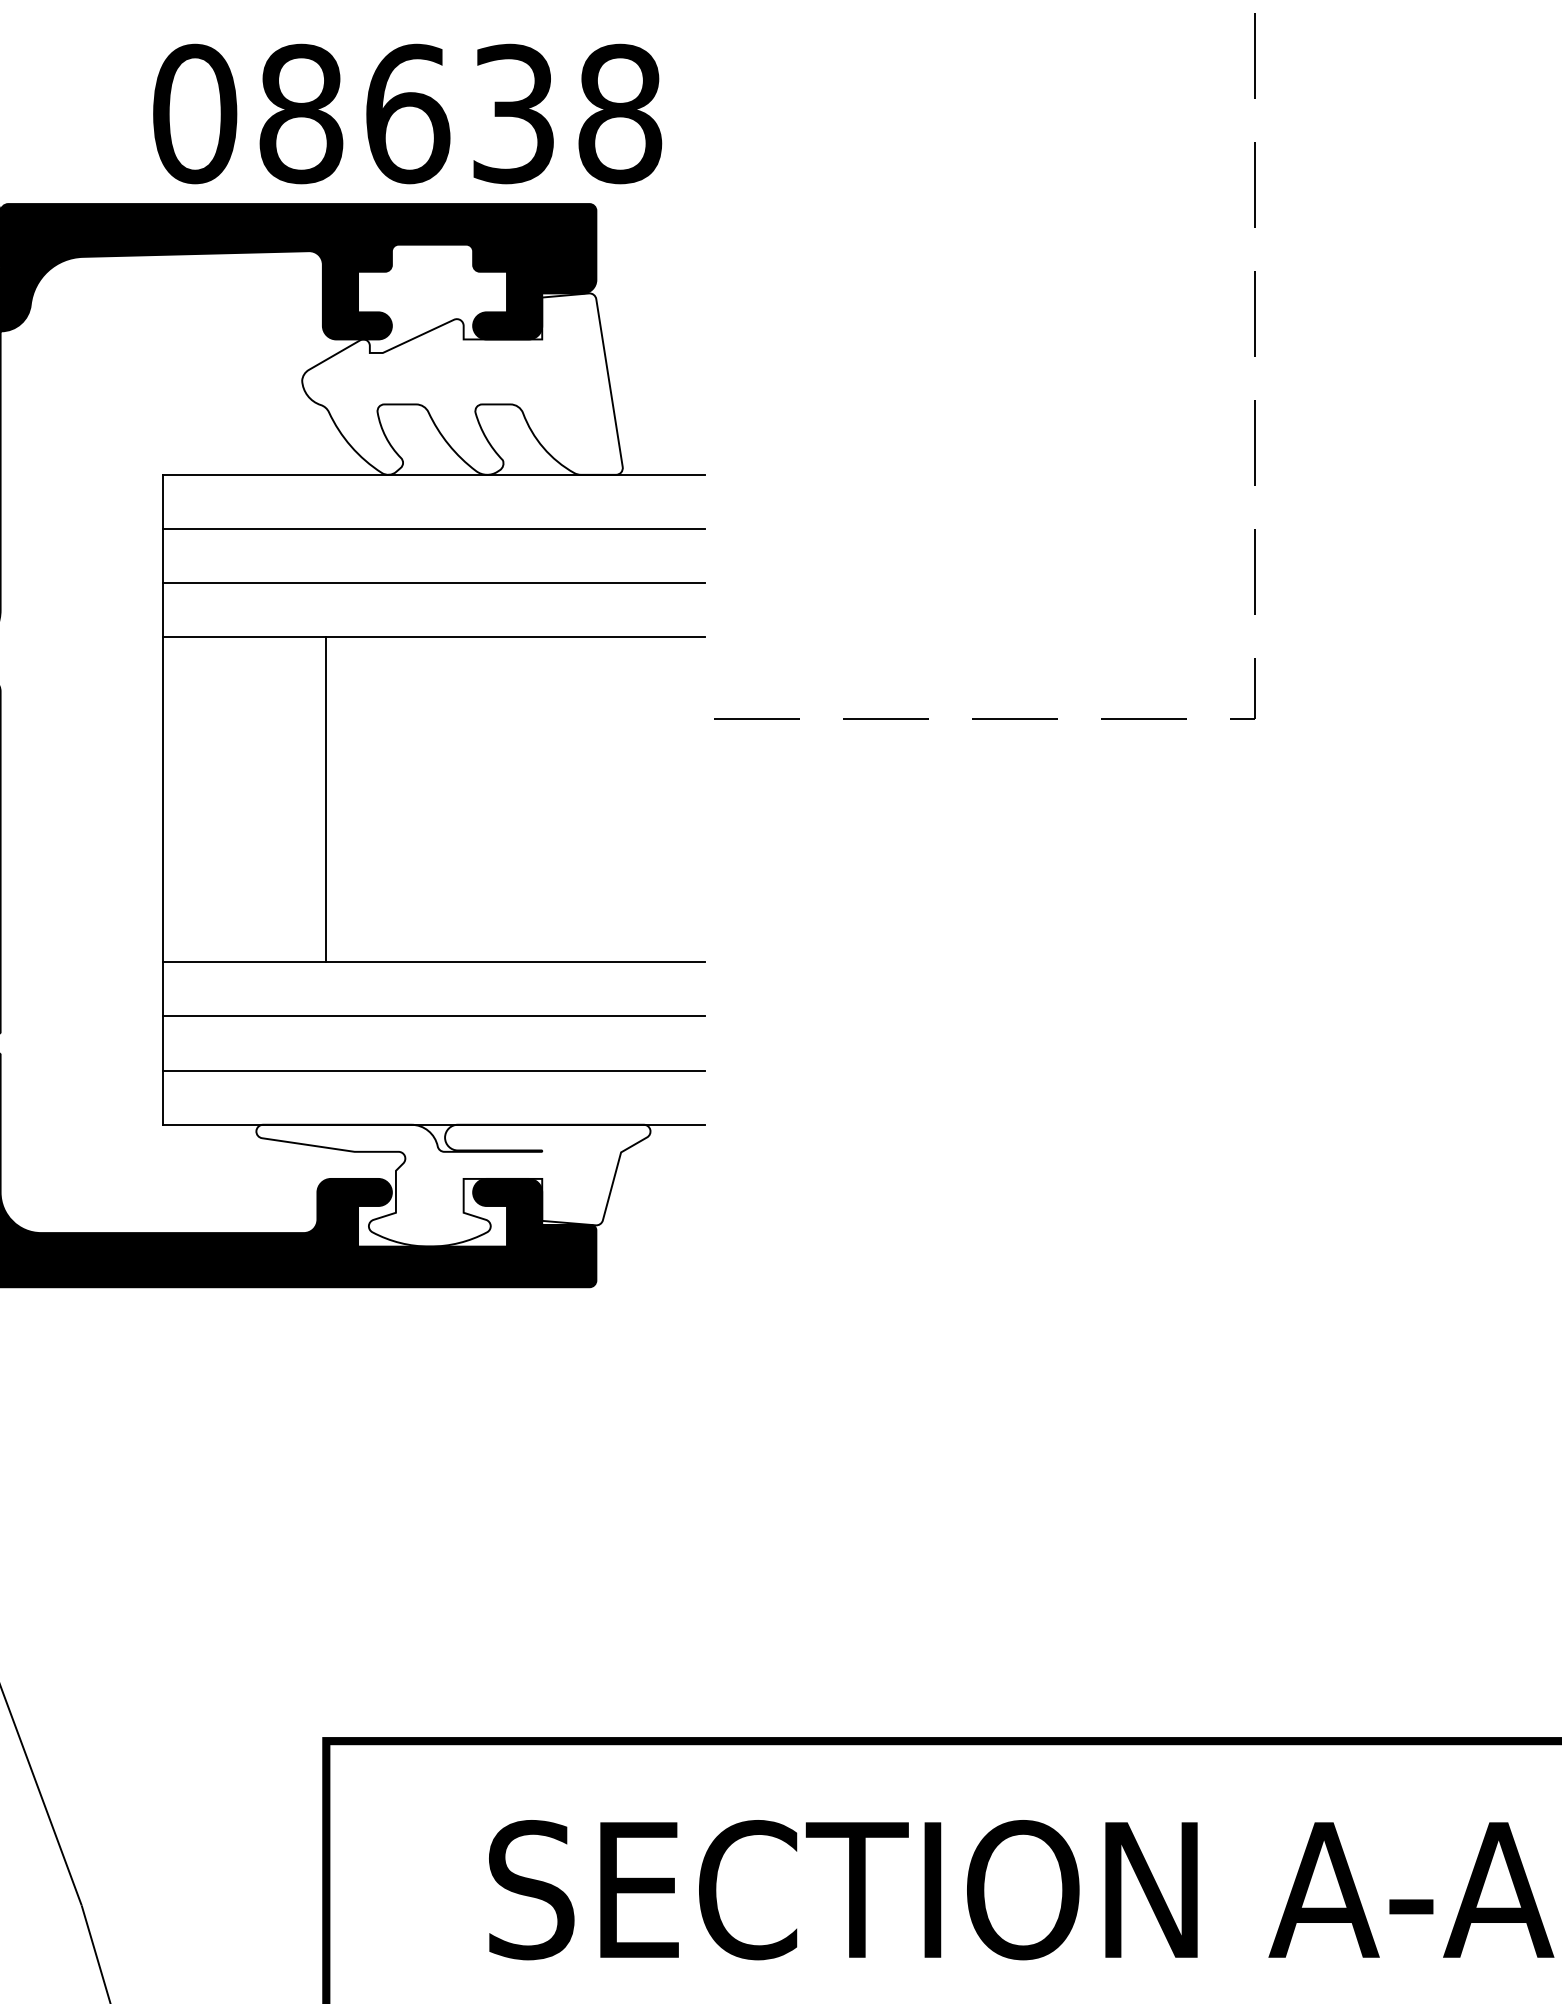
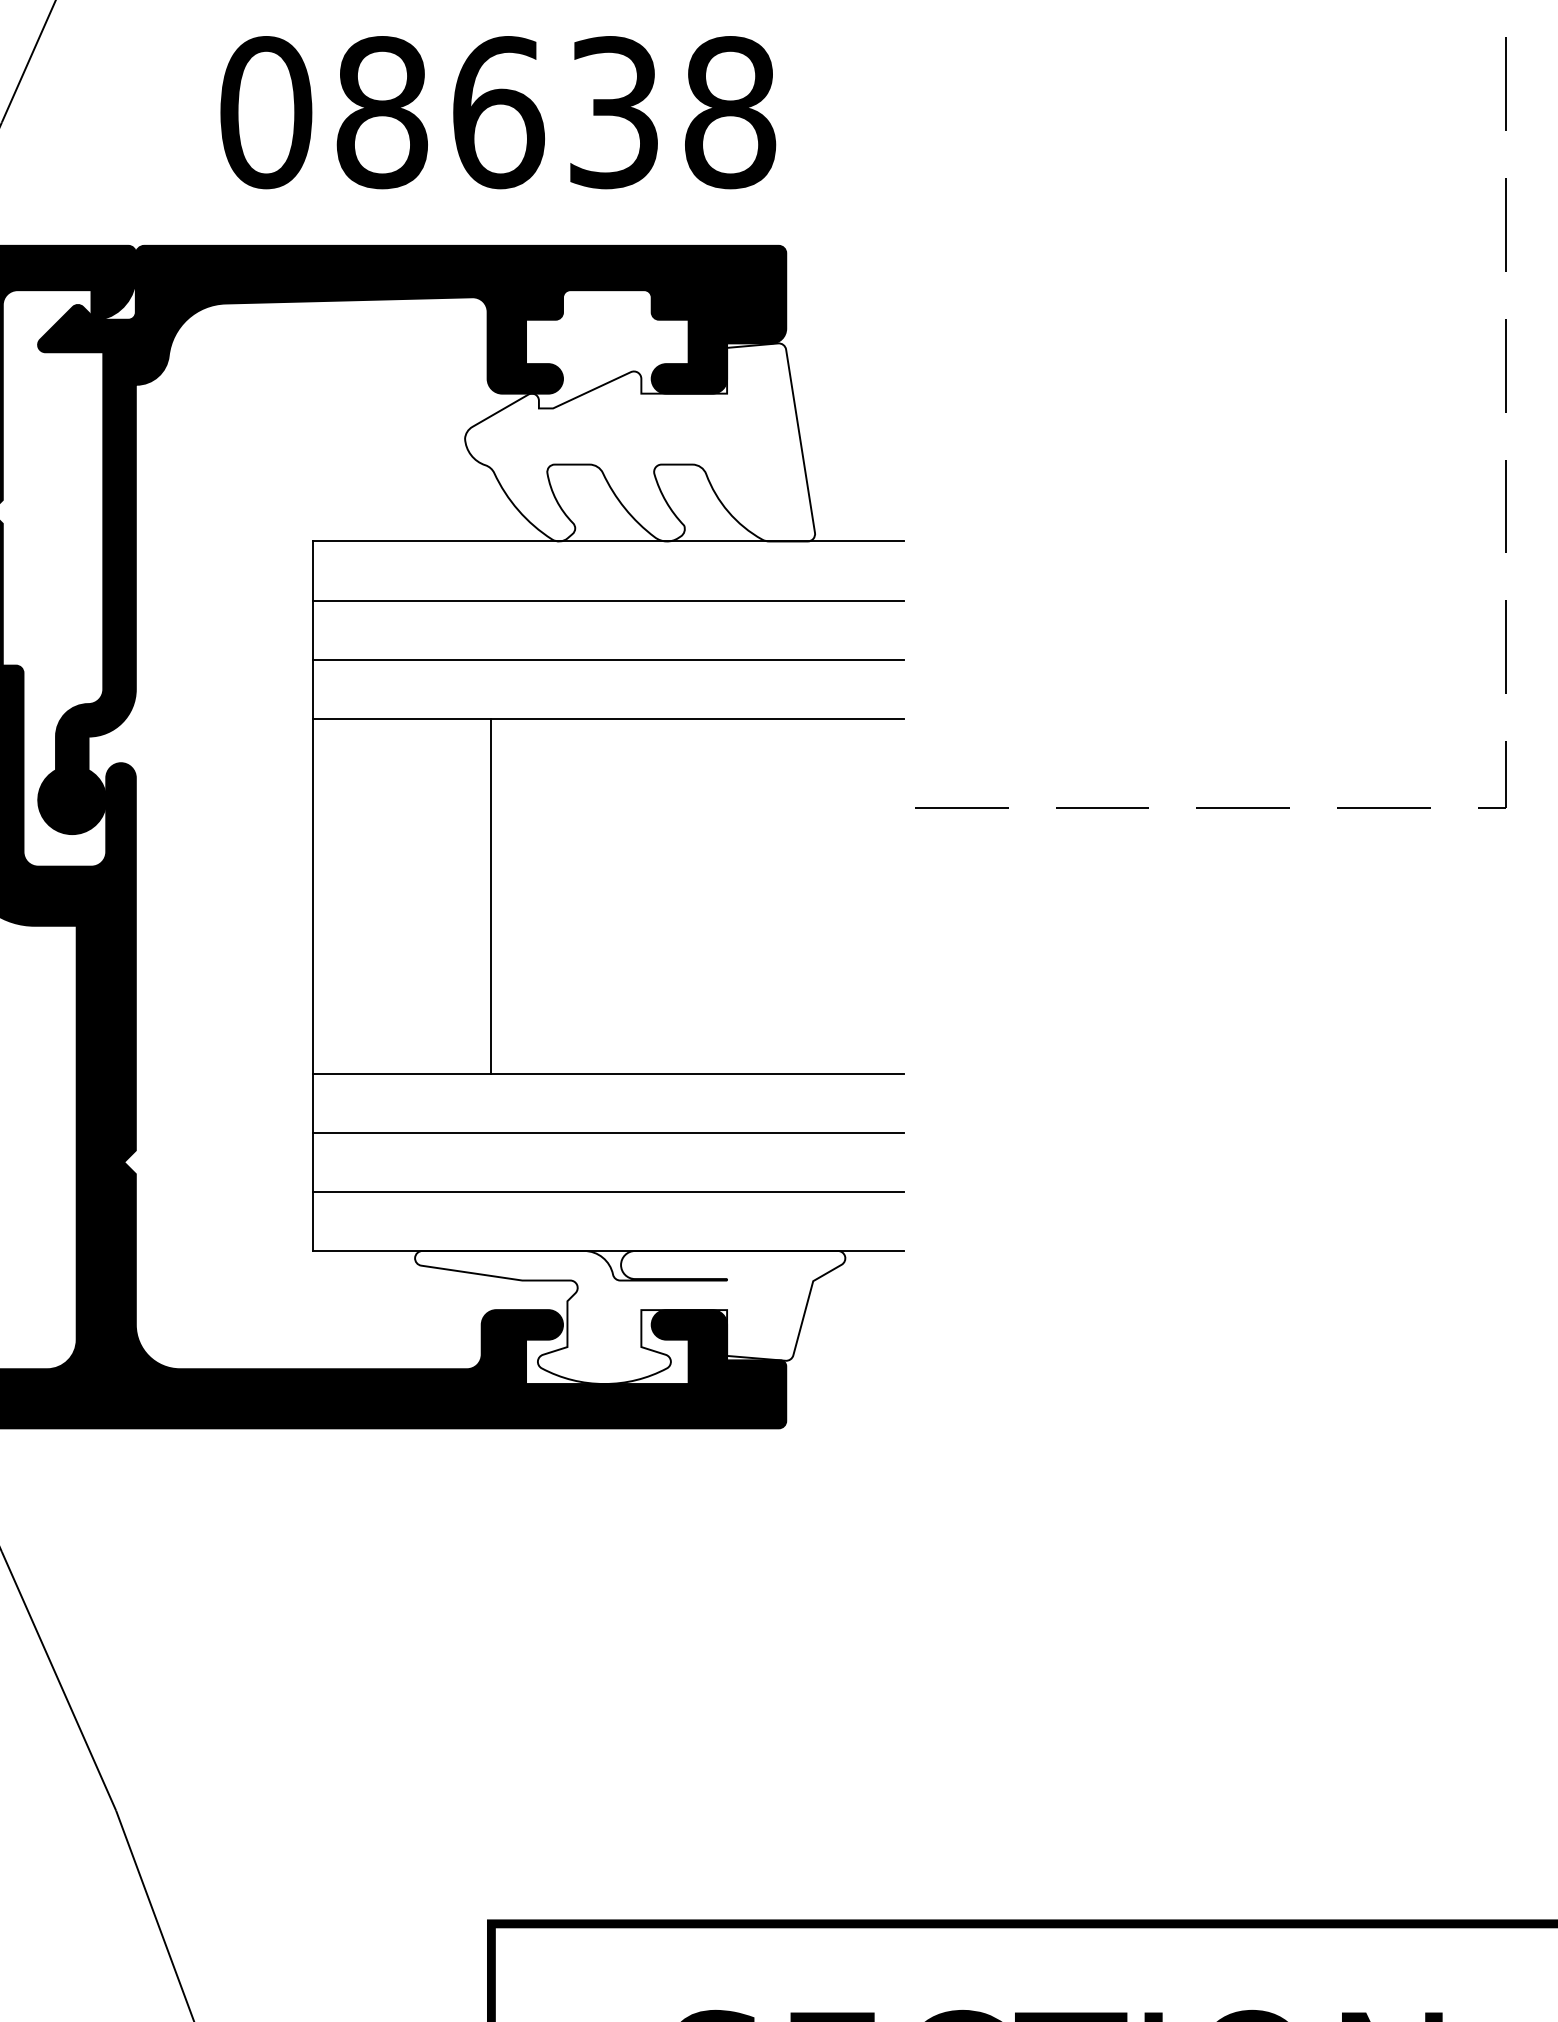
text: (407, 113) -> (498, 112), moved

